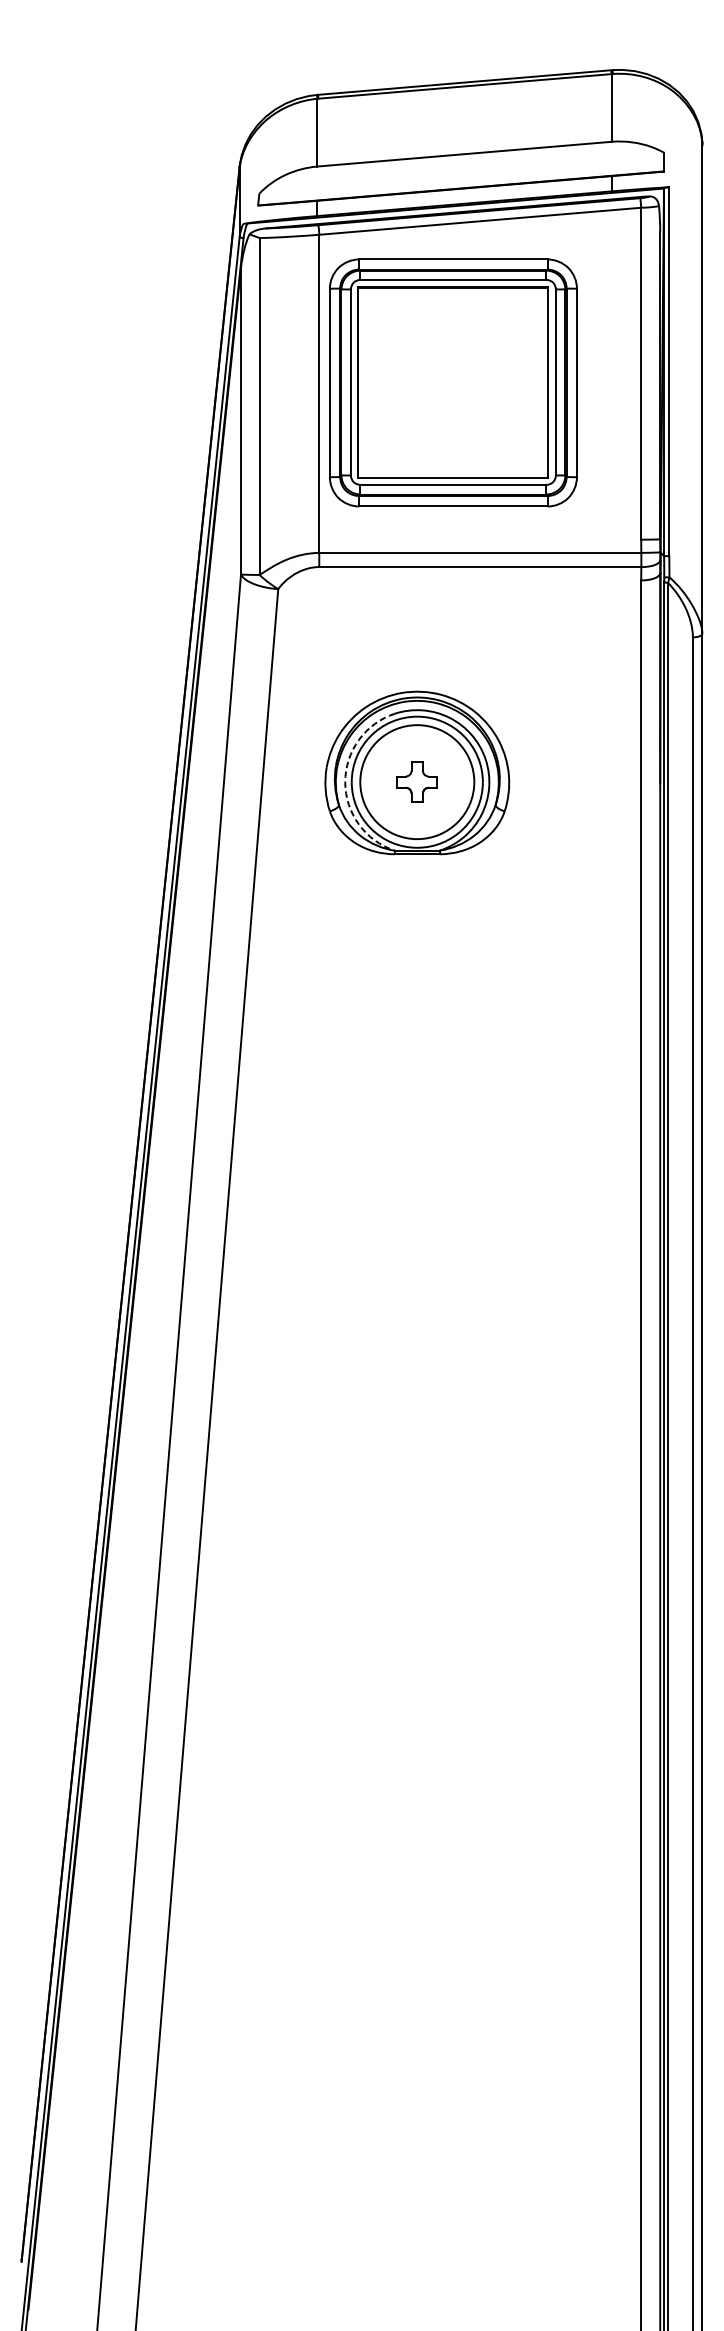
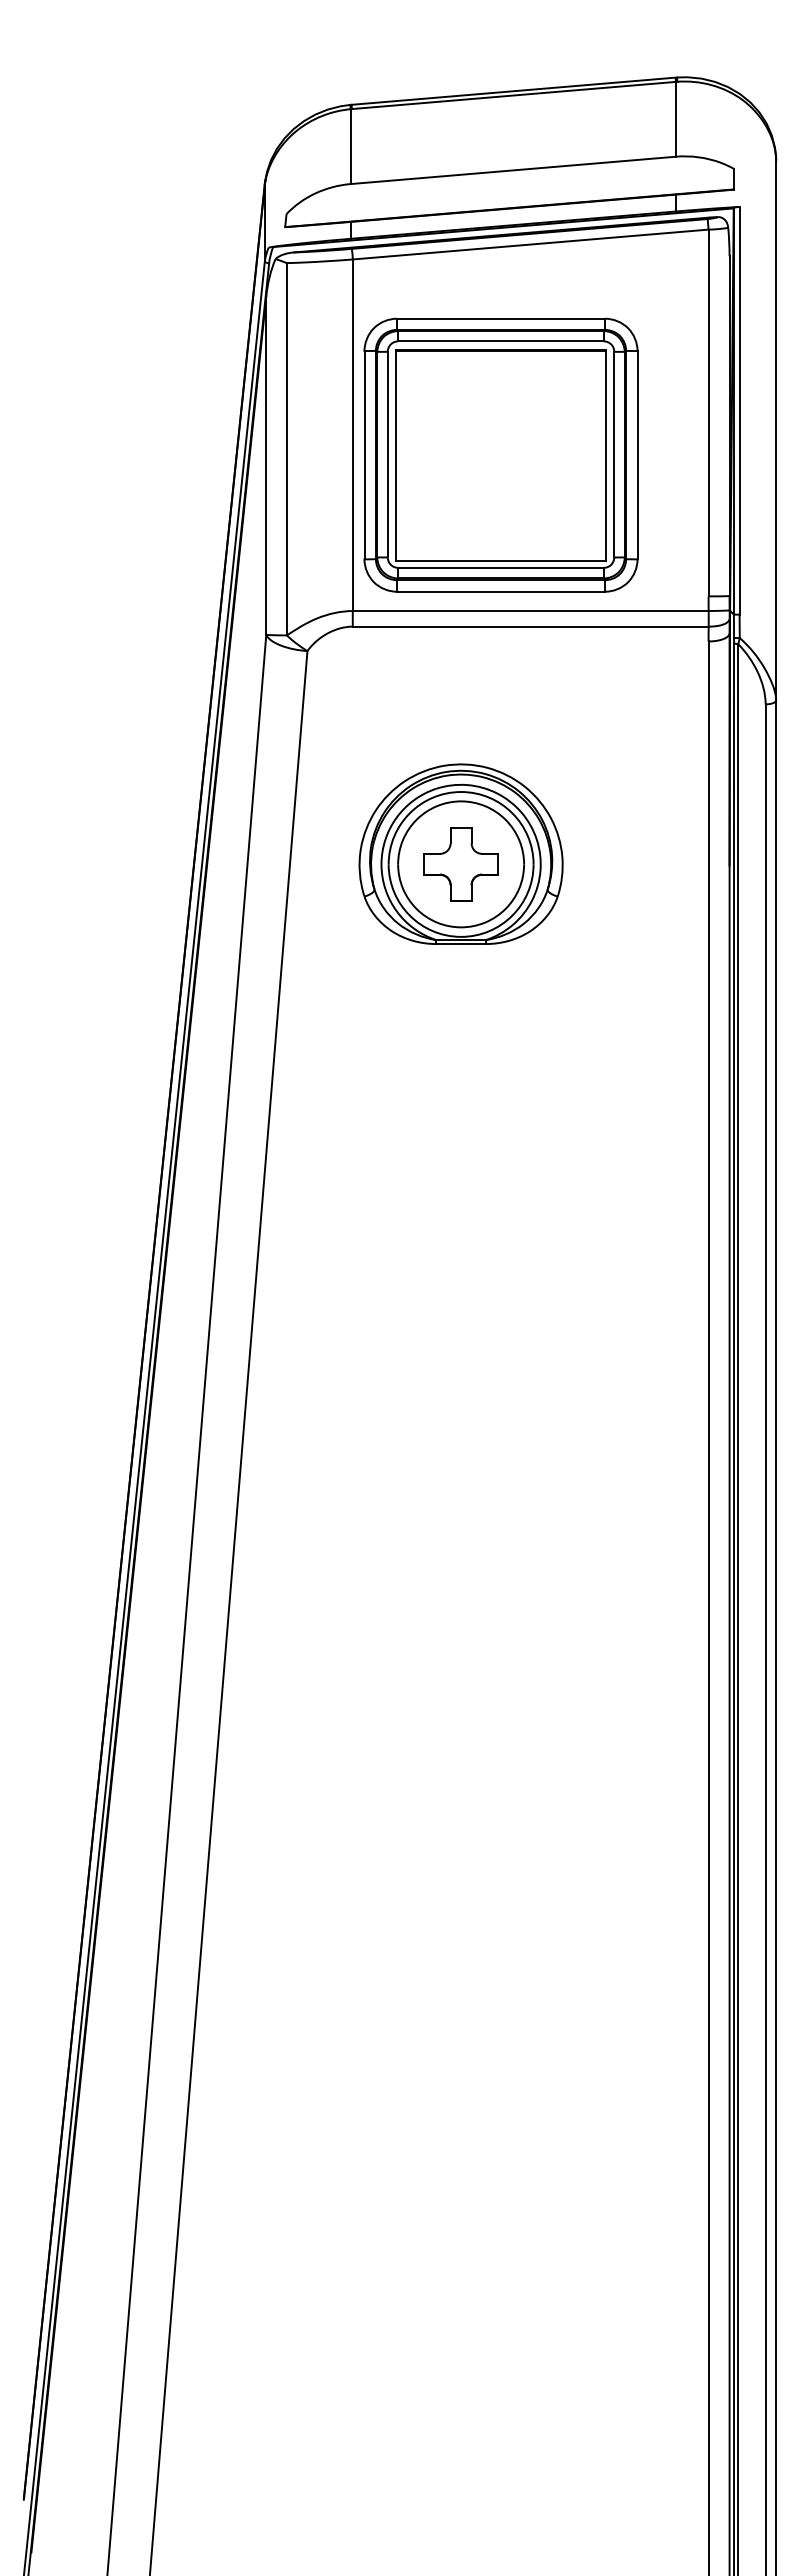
part: (452, 382) -> (500, 454), moved
arc: (345, 782) -> (381, 864), dashed -> solid
part: (416, 782) -> (460, 864), size x1.67

